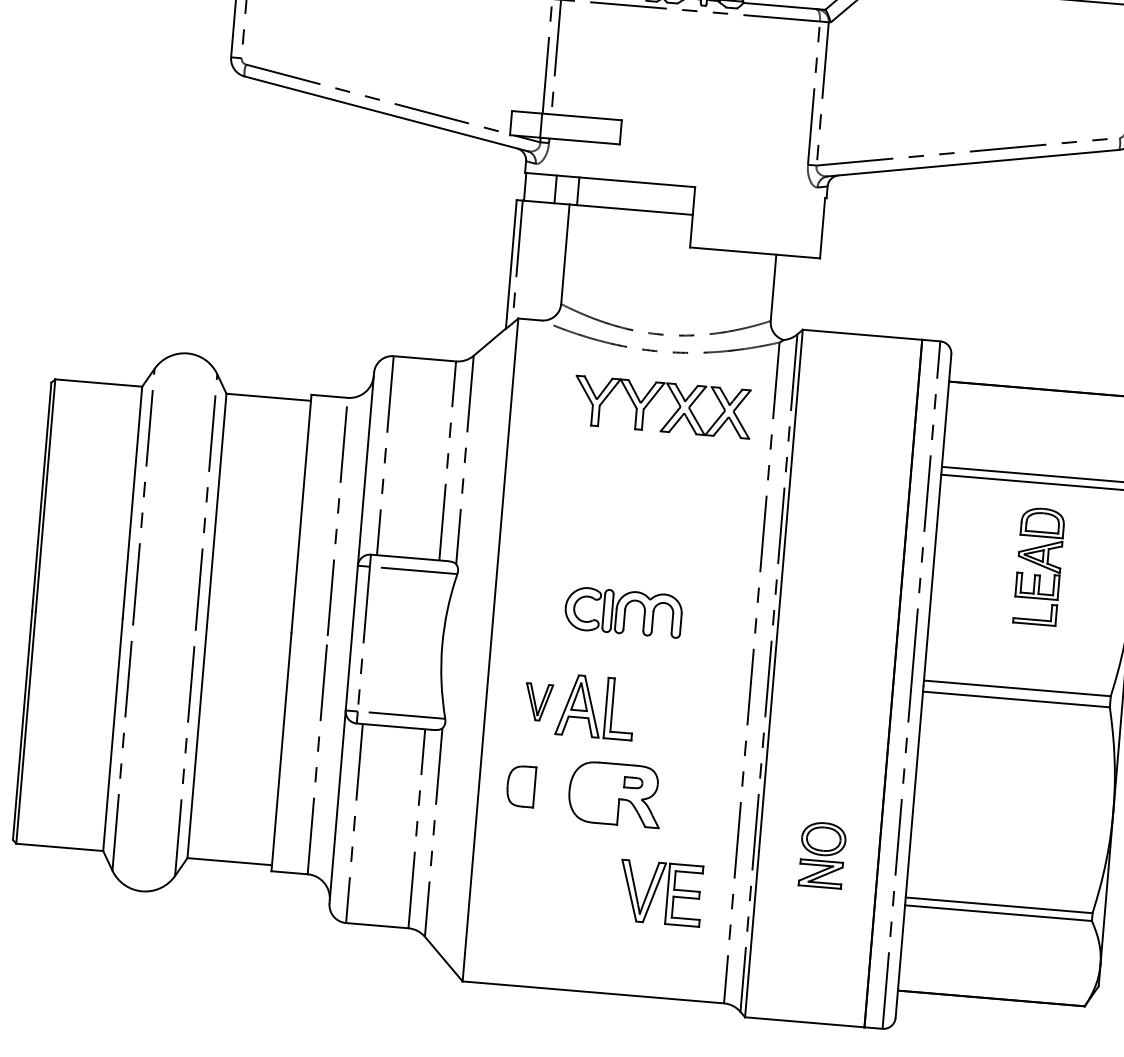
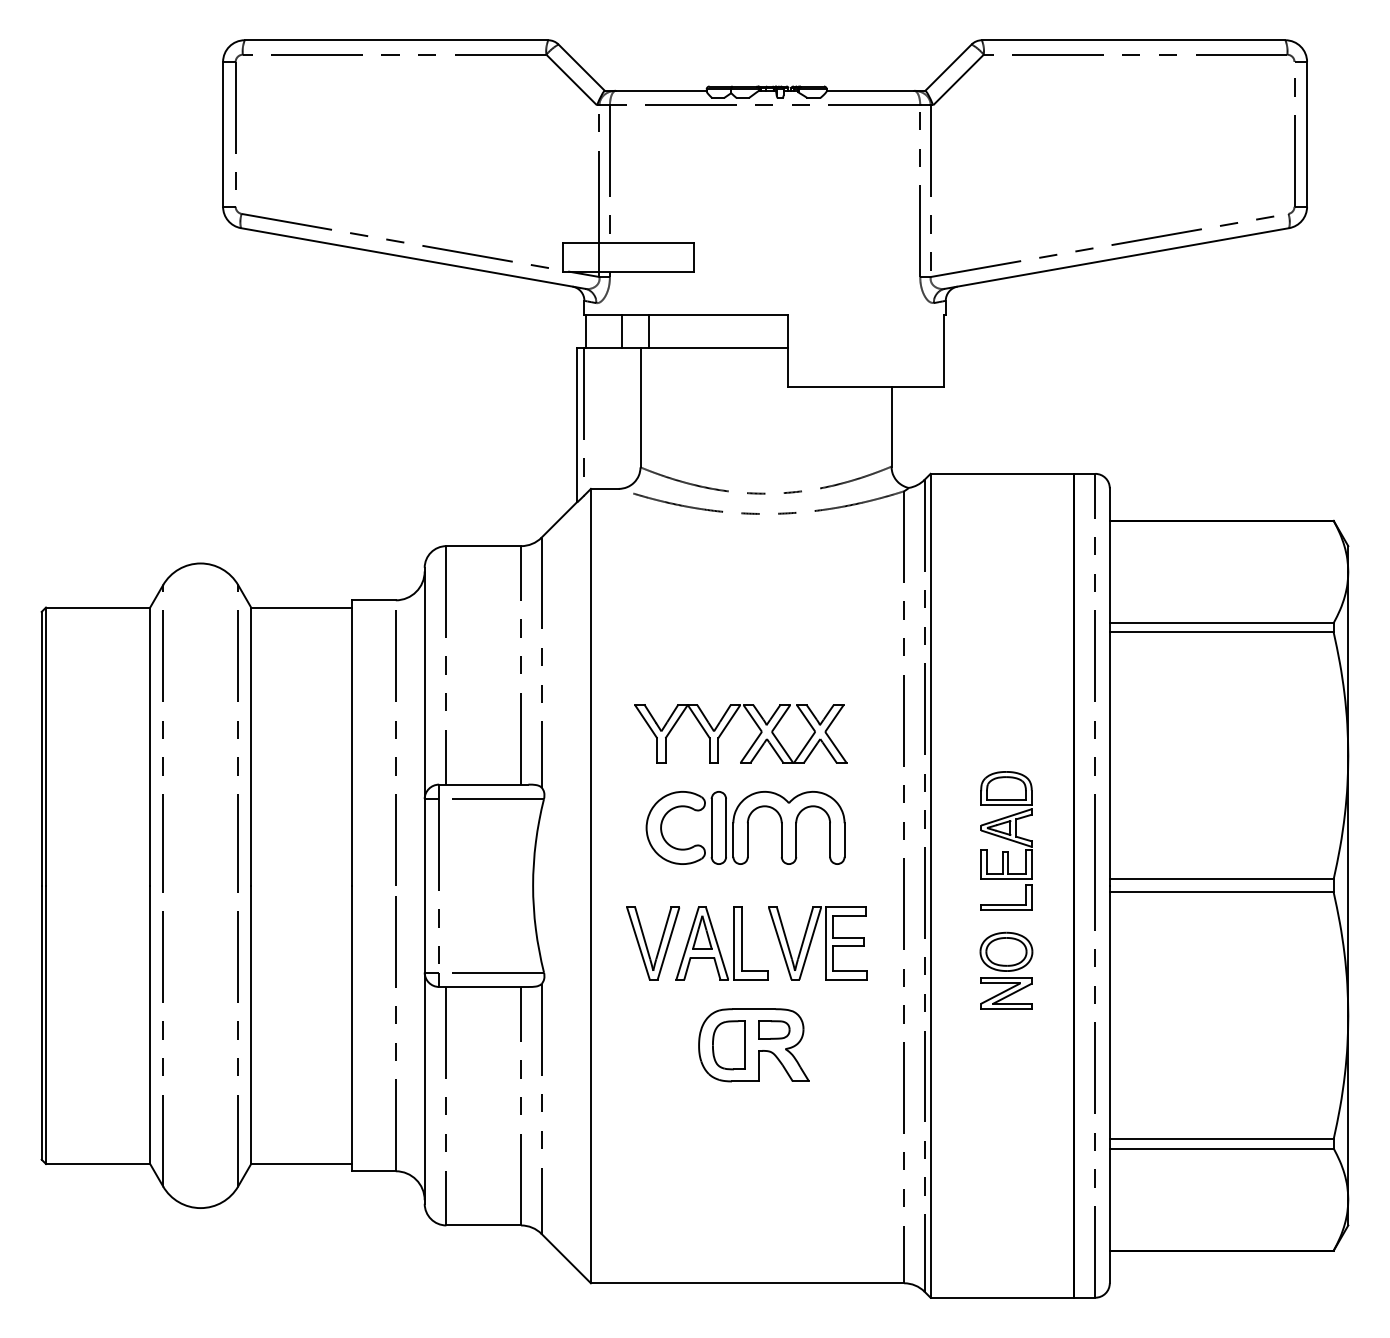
part: (652, 400) -> (727, 726), moved
part: (1039, 566) -> (1006, 840), moved
part: (623, 611) -> (745, 827), size x1.43
part: (538, 702) -> (653, 943), size x1.67
part: (633, 782) -> (774, 1029), size x1.43
part: (520, 786) -> (728, 1045), moved
part: (822, 854) -> (1006, 970), moved
part: (660, 893) -> (817, 943), moved

